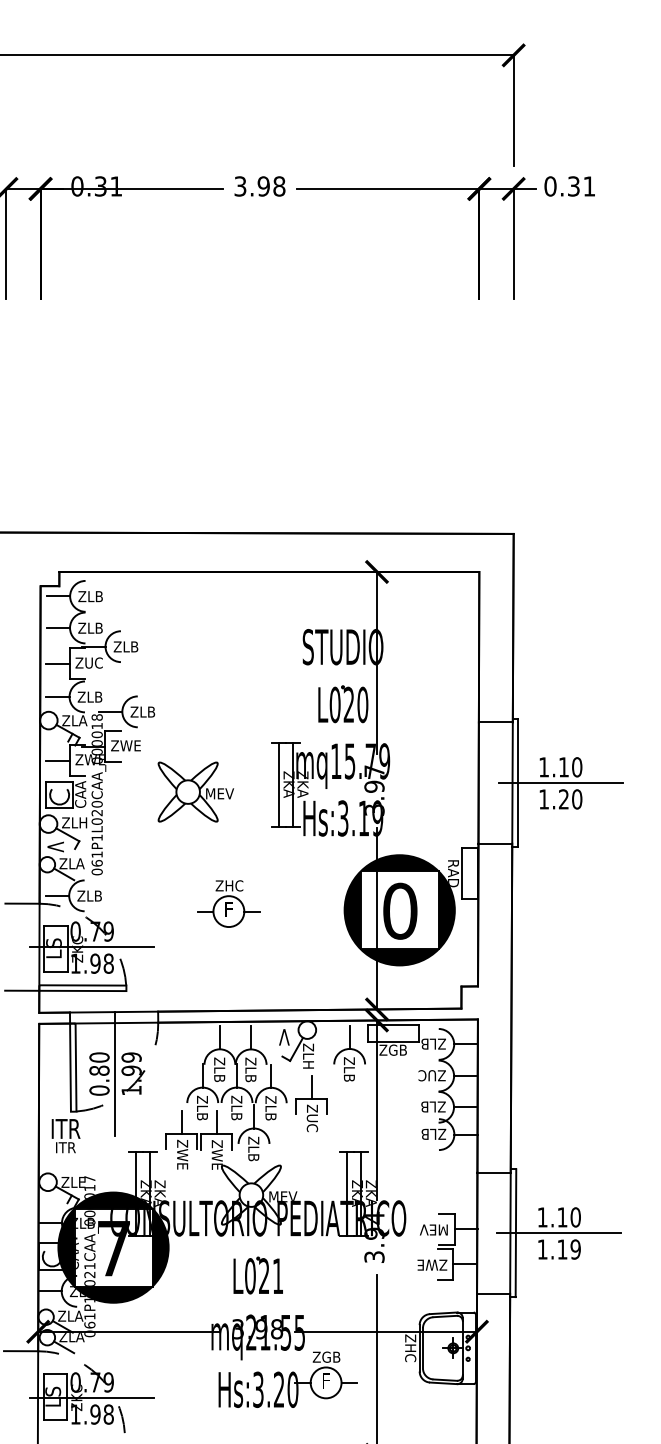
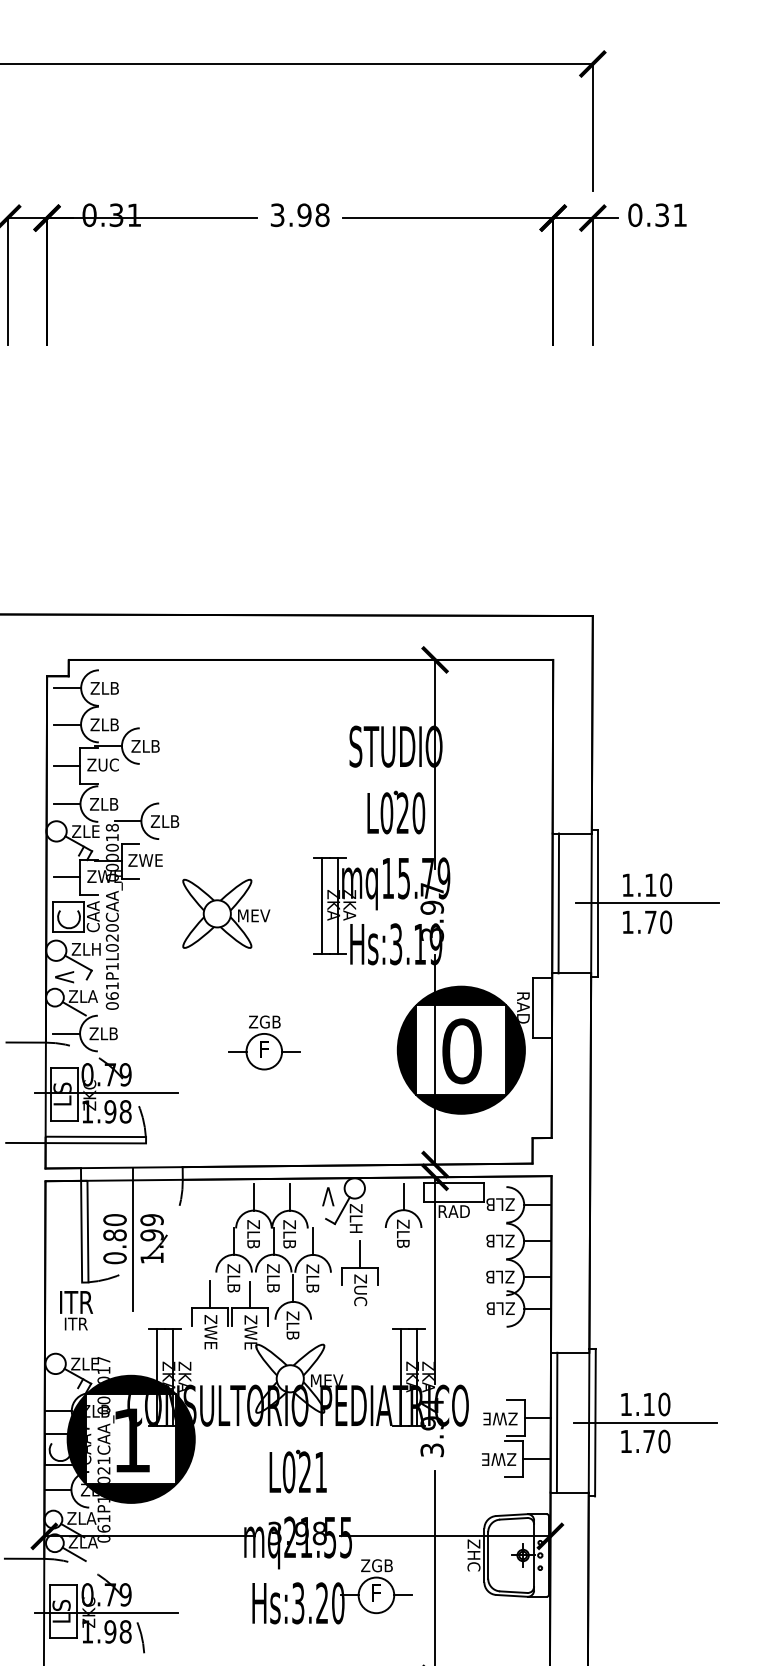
text: (83, 720) -> (96, 831), ZLA -> ZLE
line: (483, 783) -> (558, 903), added
text: (563, 798) -> (650, 921), 1.20 -> 1.70
text: (233, 885) -> (269, 1021), ZHC -> ZGB
text: (392, 1050) -> (453, 1211), ZGB -> RAD
text: (427, 1075) -> (493, 1240), ZUC -> ZLB
text: (433, 1229) -> (500, 1418), MEV -> ZWE
line: (482, 1233) -> (556, 1422), added
text: (113, 1248) -> (131, 1440), 7 -> 1
text: (568, 1249) -> (656, 1441), 1.19 -> 1.70

